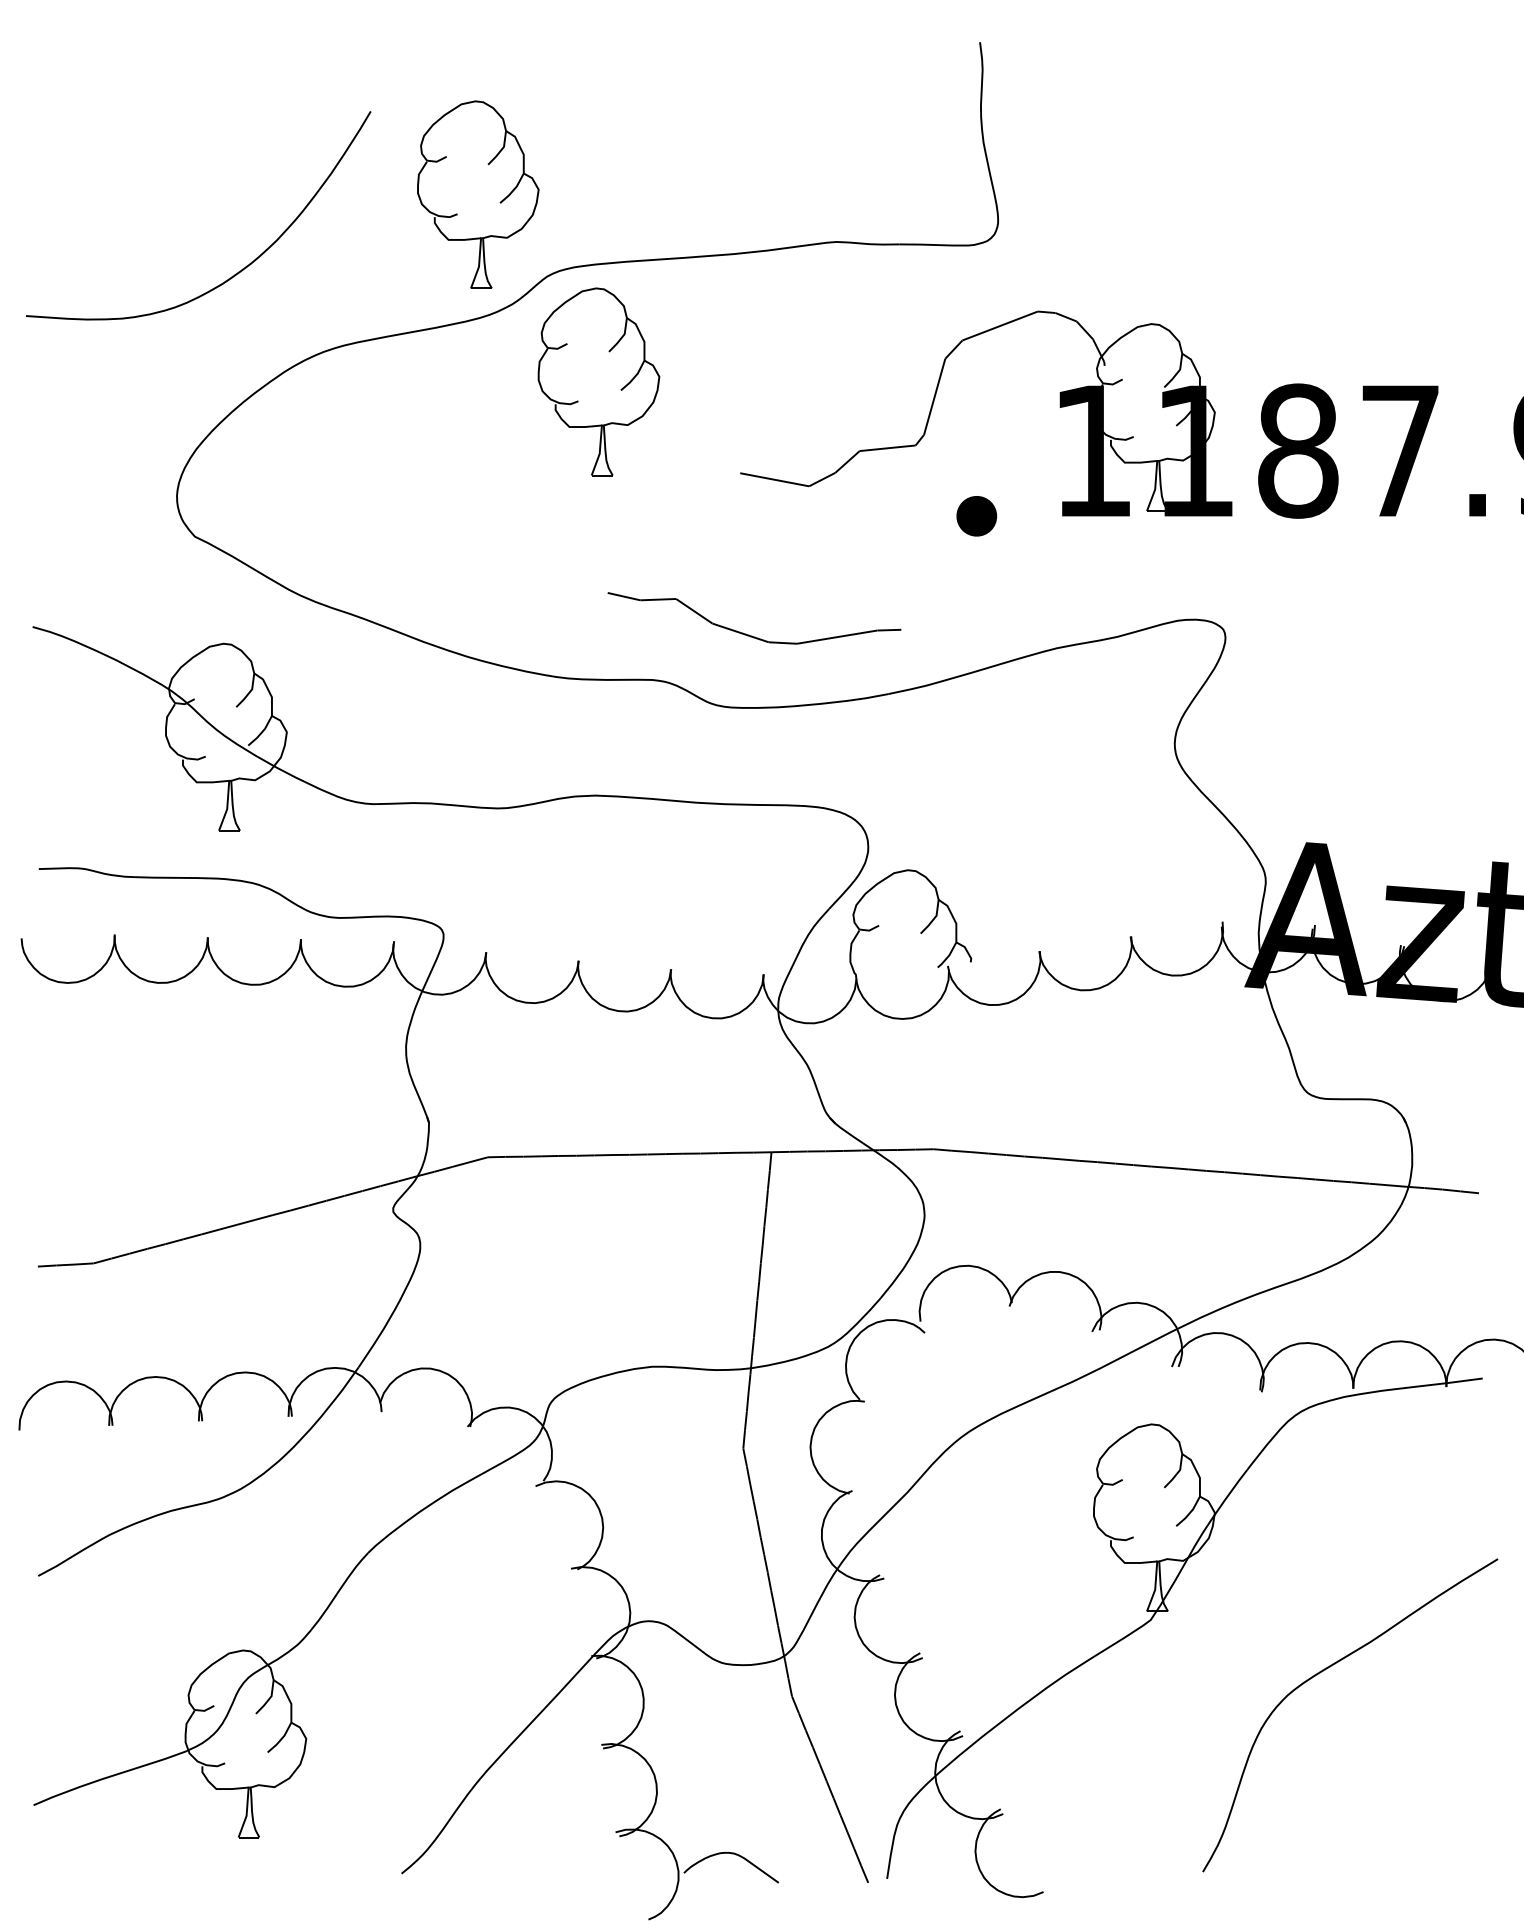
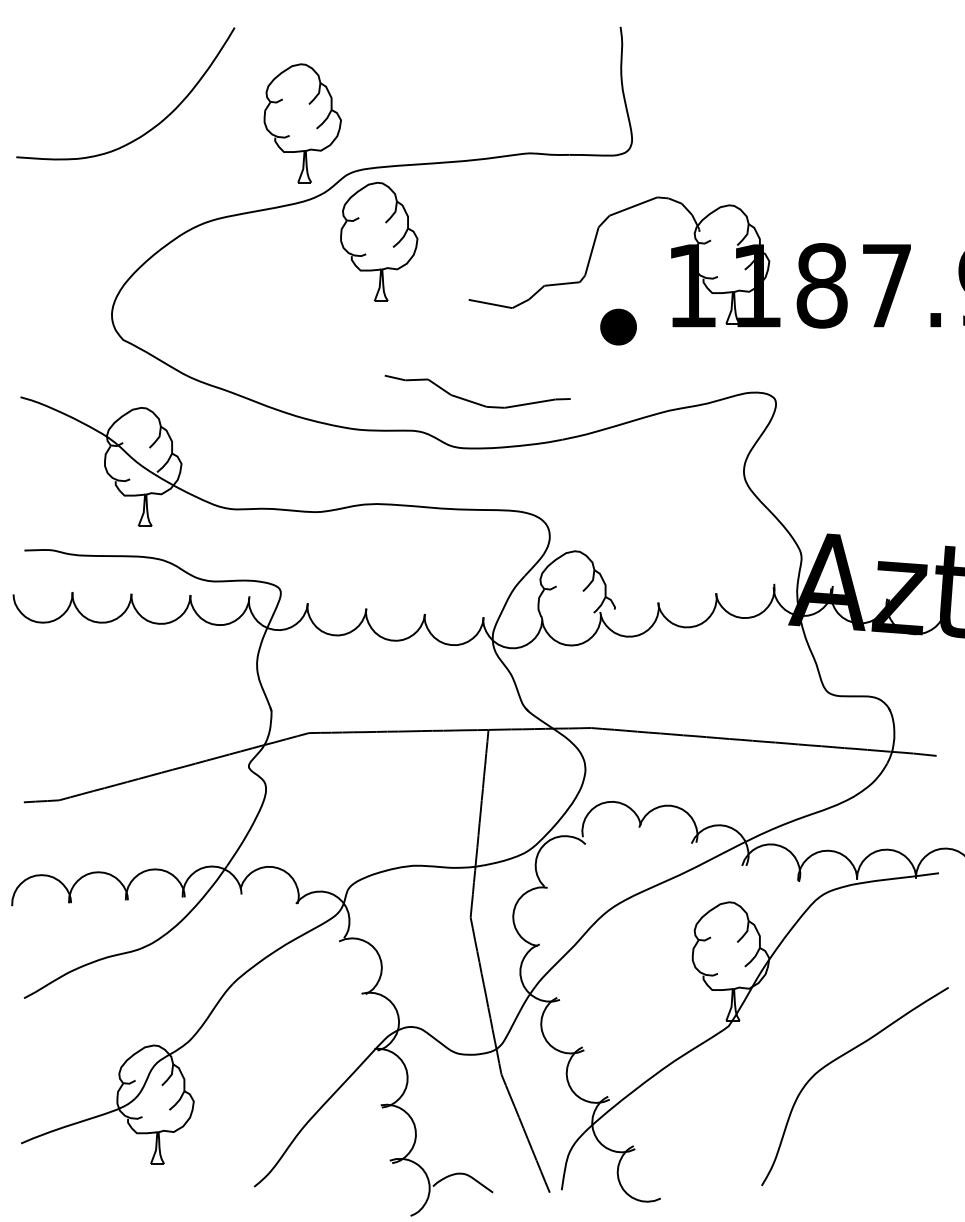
curve: (236, 272) -> (149, 129), moved
part: (976, 515) -> (618, 326), size x1.43

